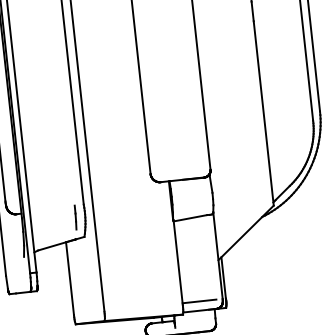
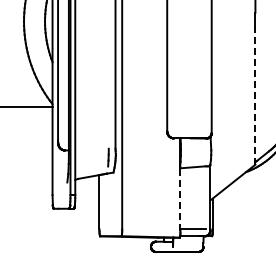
line: (263, 112) -> (255, 95), solid -> dashed
line: (178, 263) -> (180, 199), solid -> dashed

